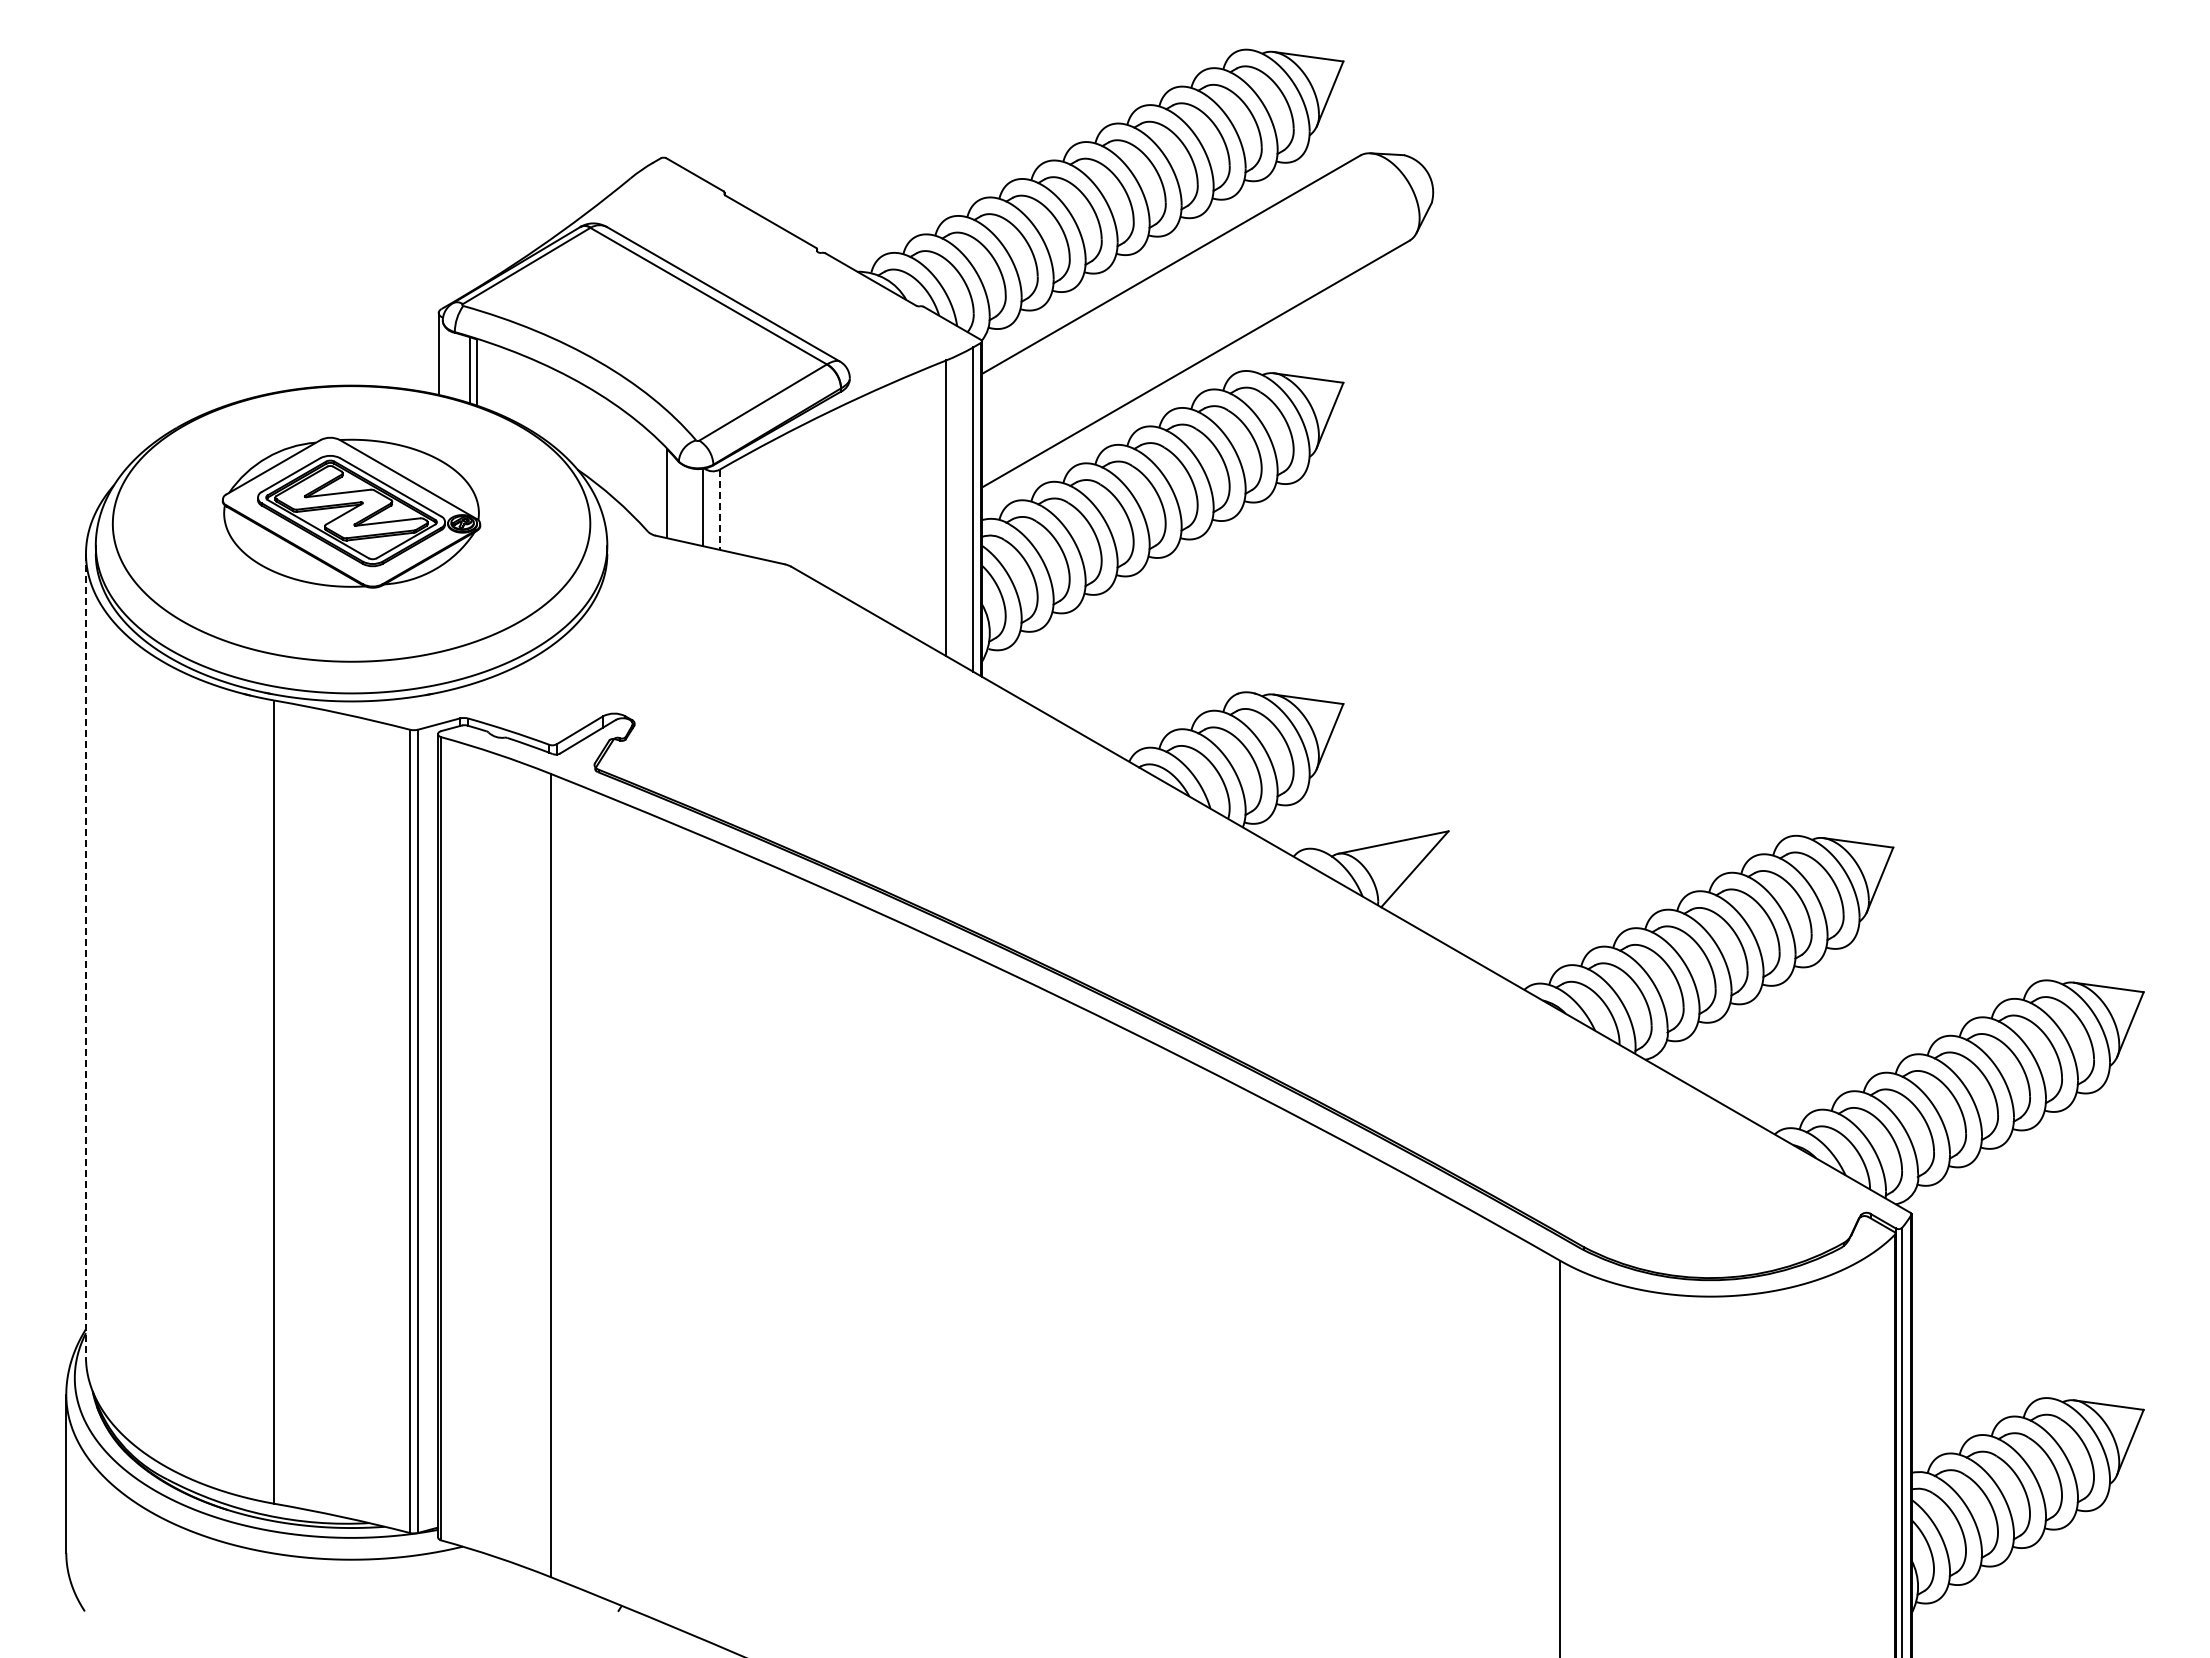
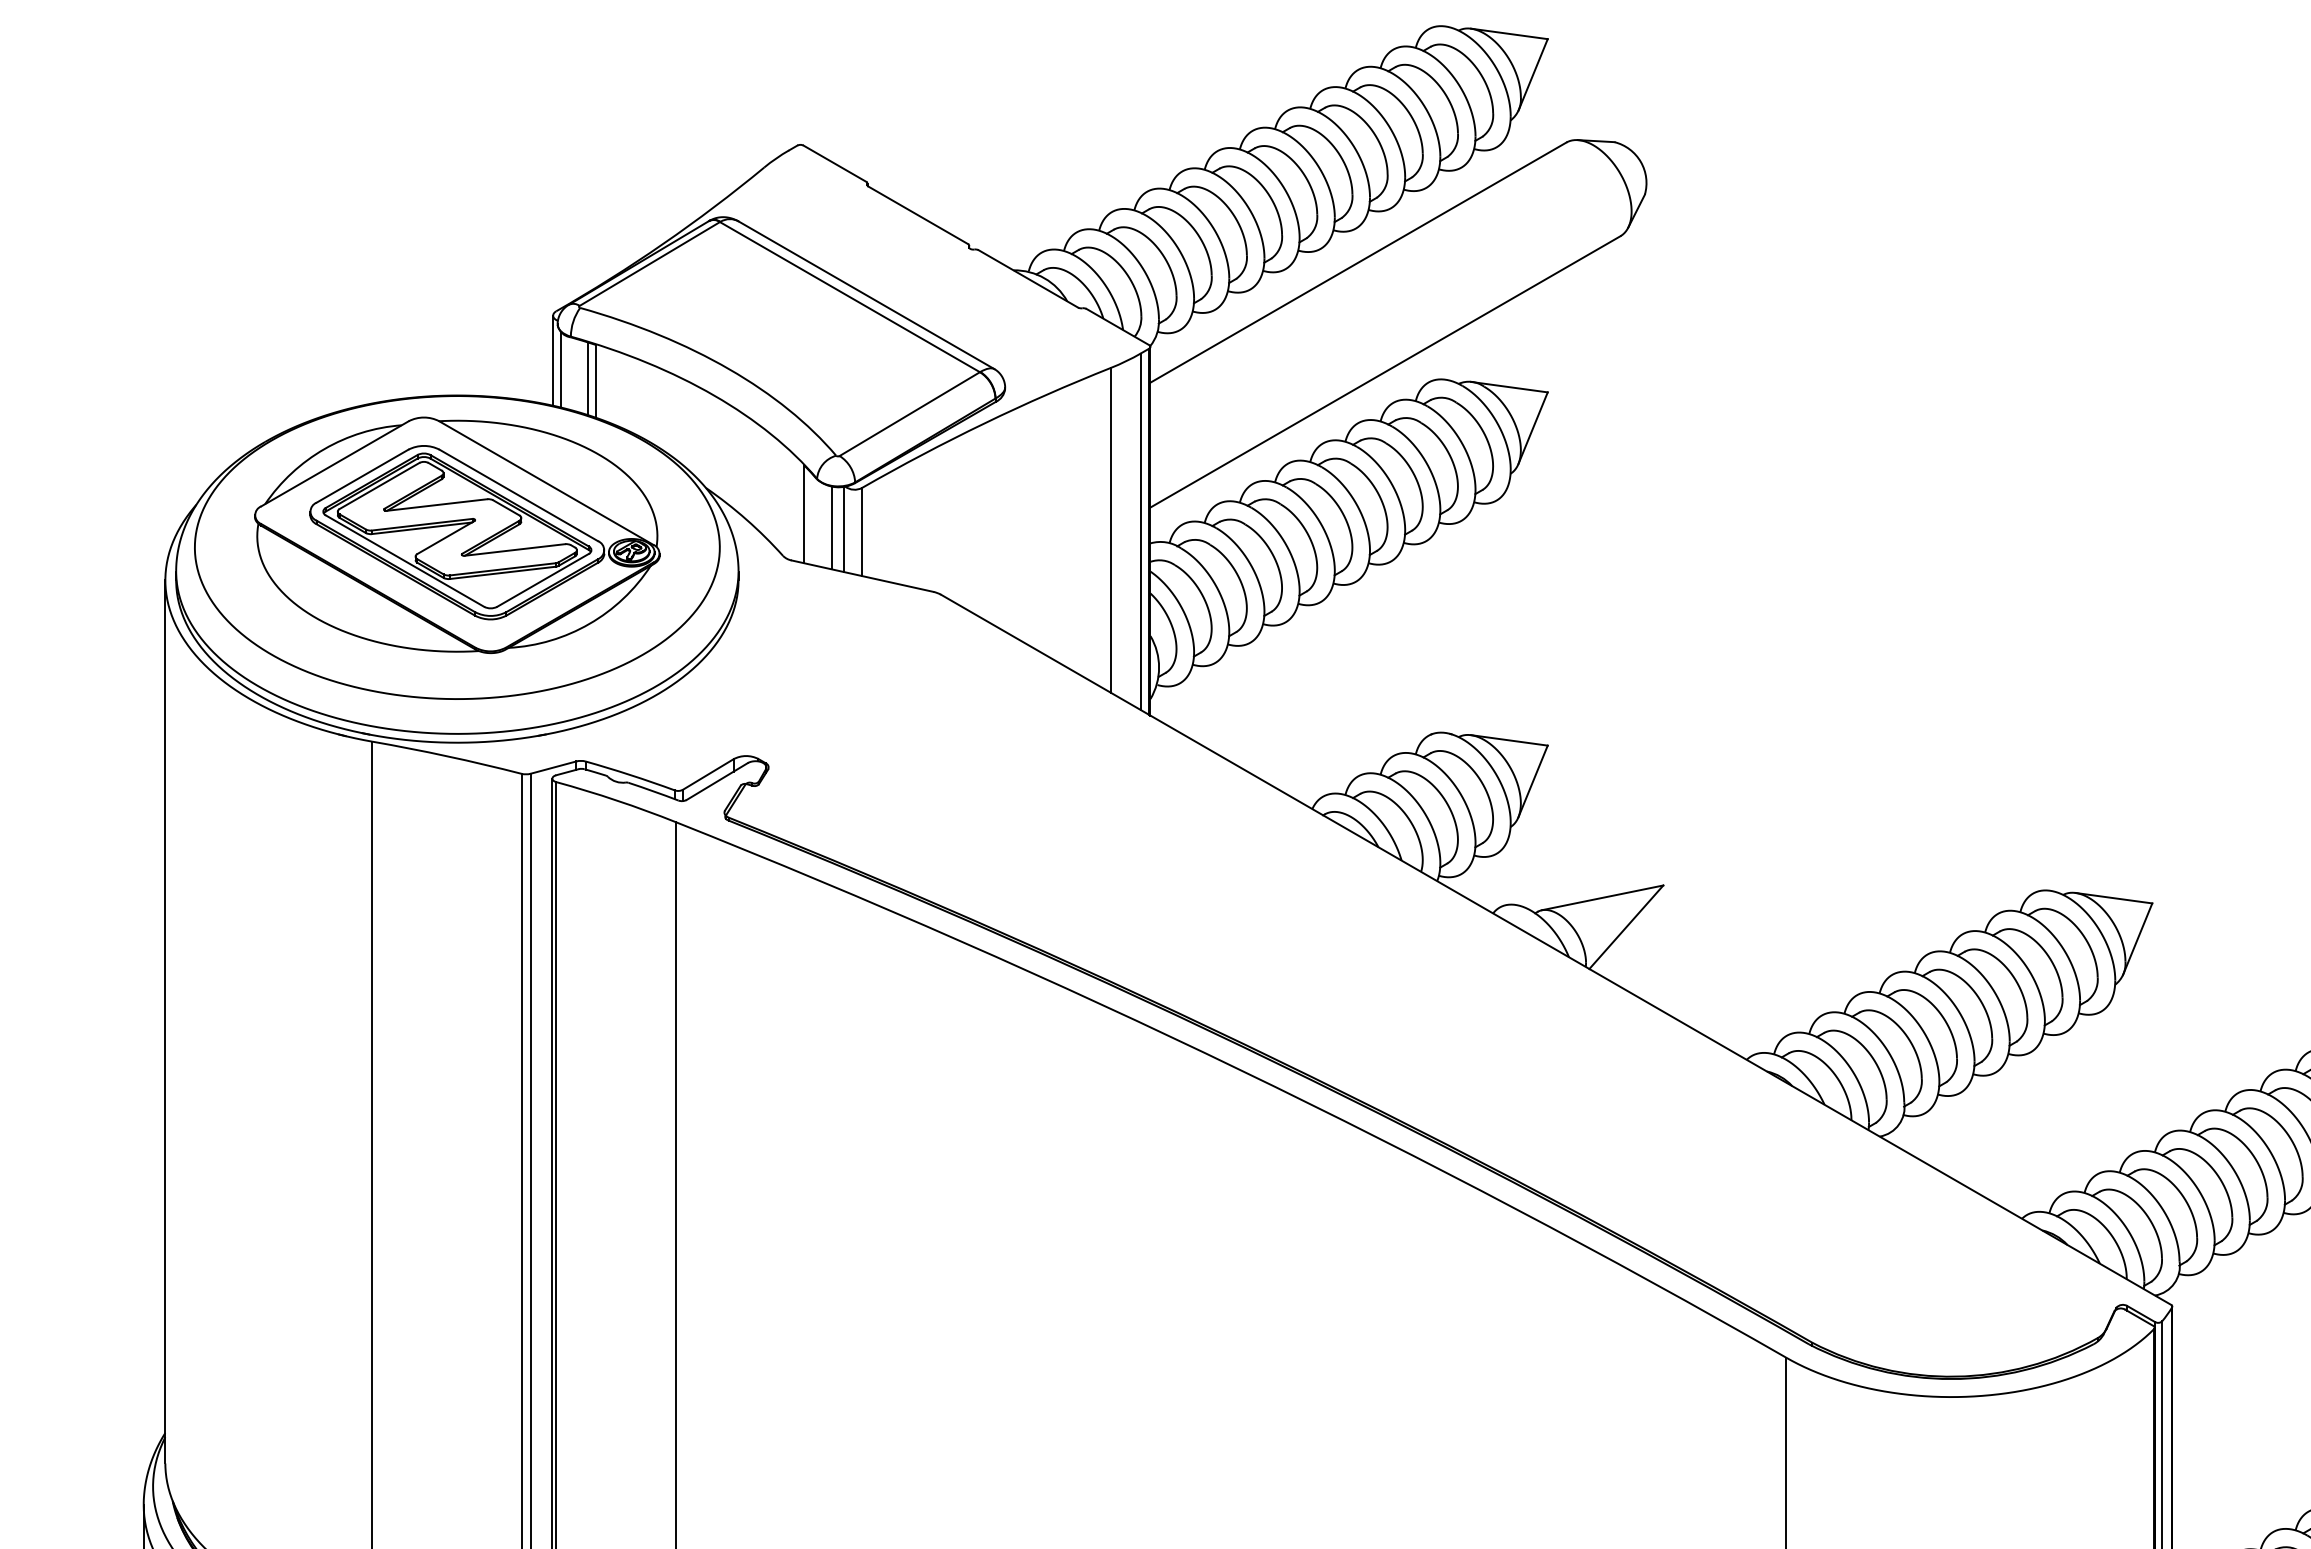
line: (446, 362) -> (561, 370), added
line: (692, 505) -> (832, 527), added
line: (719, 510) -> (861, 532), dashed -> solid
part: (351, 512) -> (457, 534), size x1.43
line: (85, 955) -> (164, 1022), dashed -> solid

